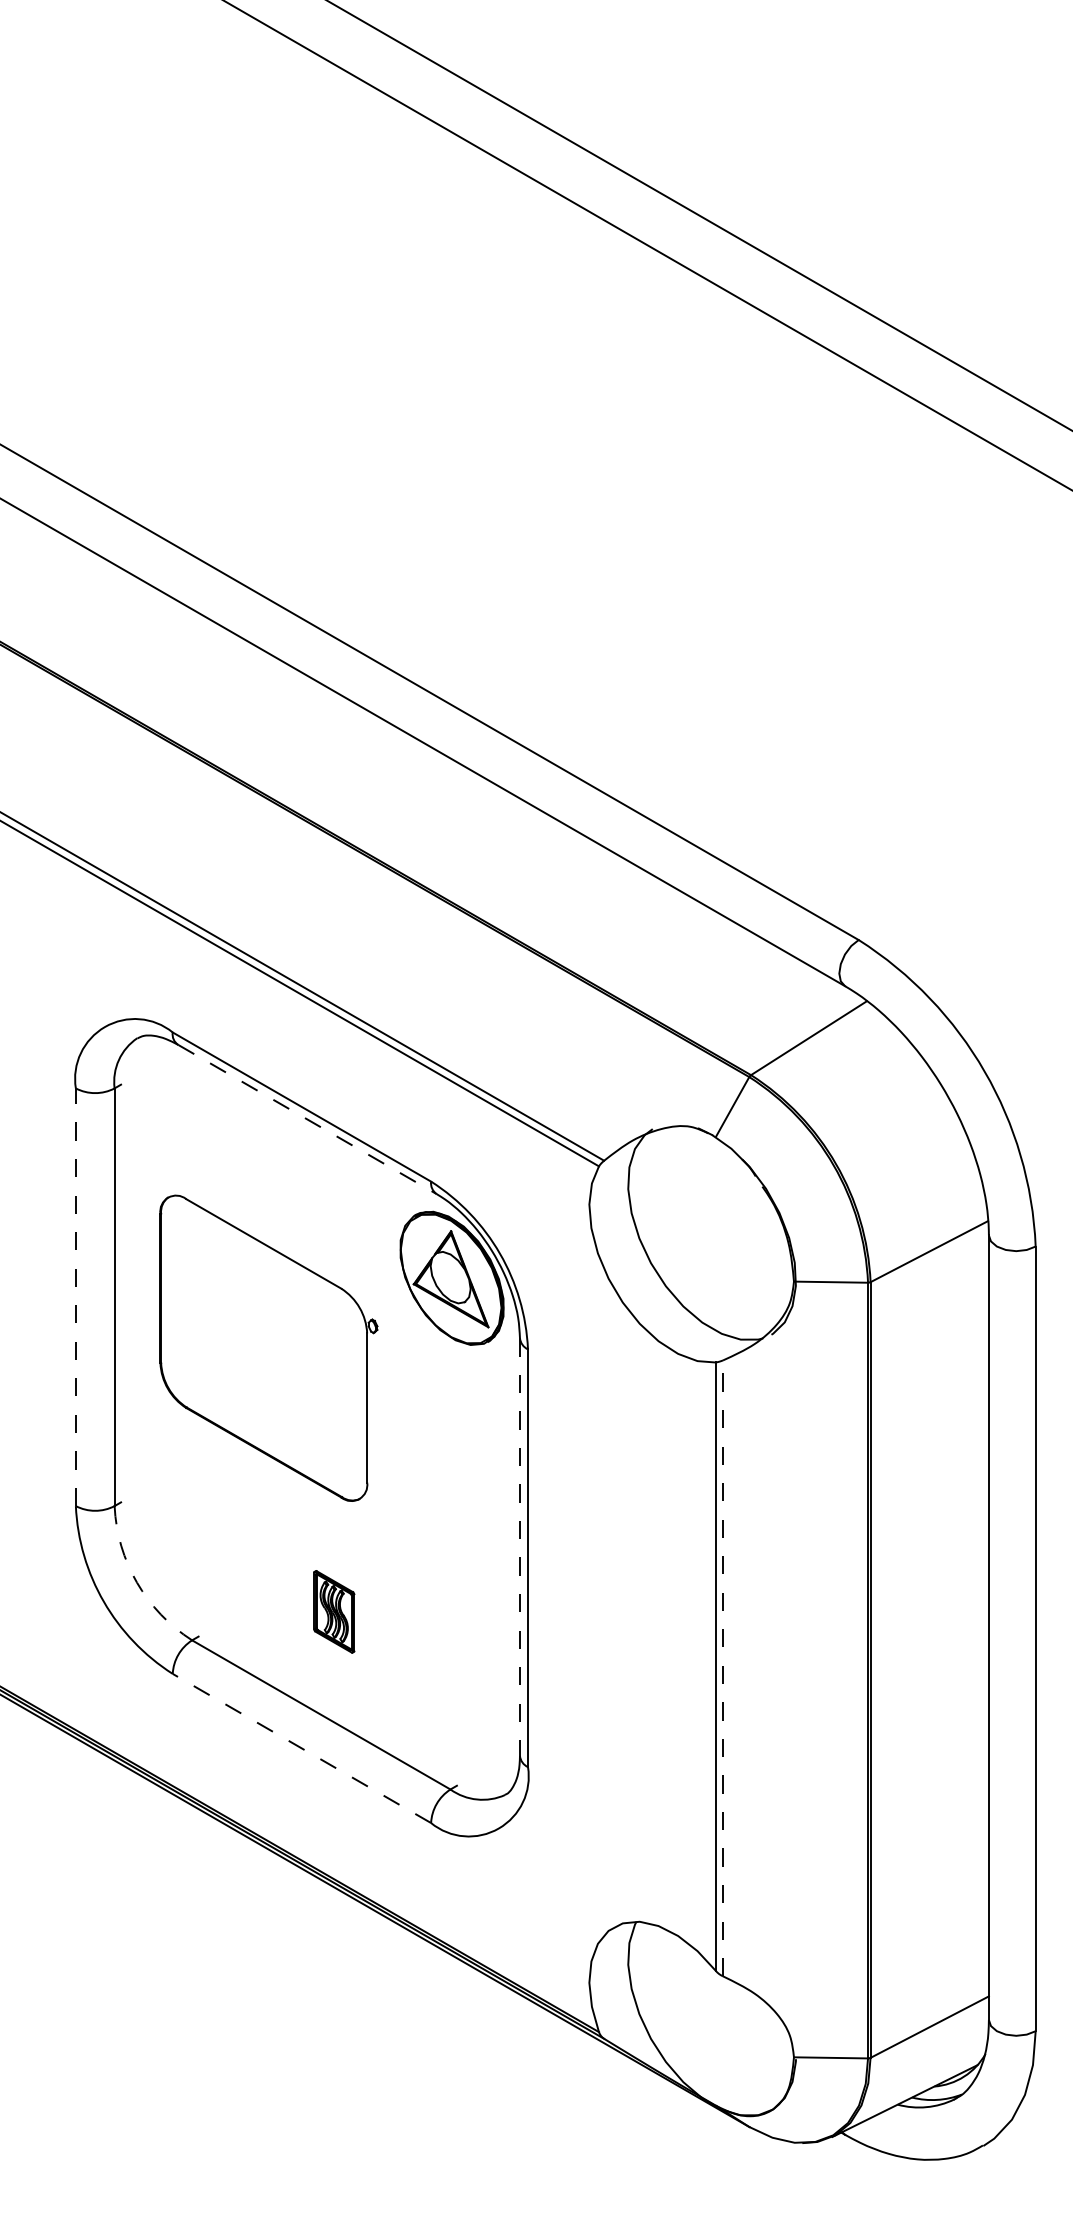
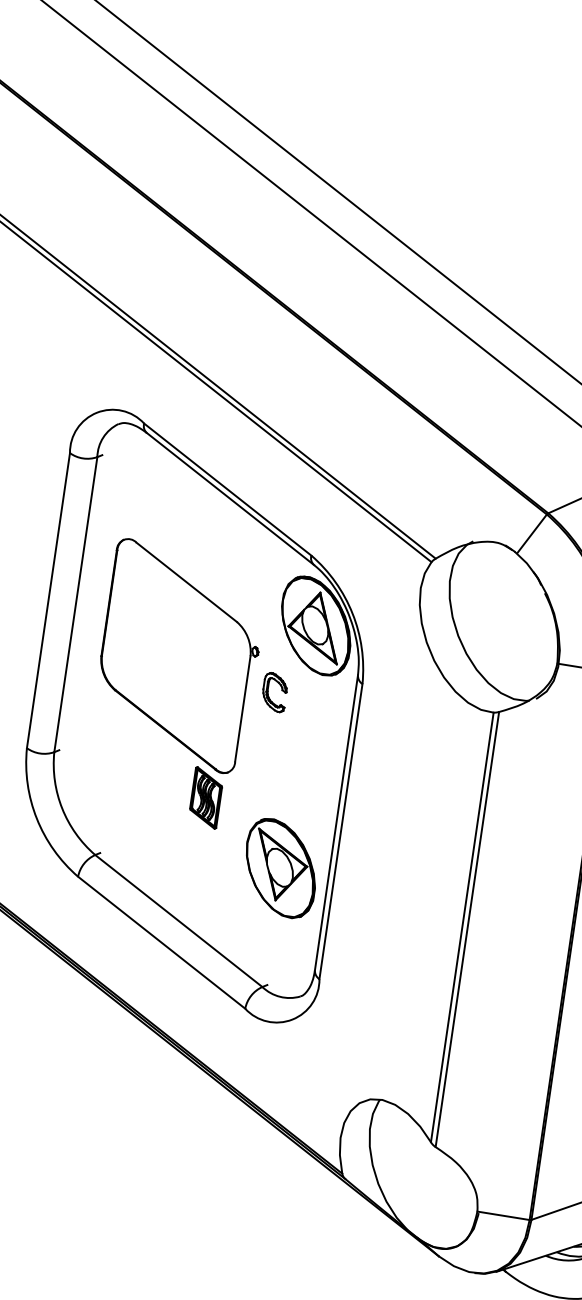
line: (308, 1119) -> (231, 499), dashed -> solid
line: (75, 1297) -> (48, 600), dashed -> solid
part: (399, 1380) -> (268, 692), added
line: (519, 1547) -> (336, 823), dashed -> solid
arc: (137, 1582) -> (62, 808), dashed -> solid
part: (334, 1611) -> (206, 797), moved
part: (451, 1621) -> (280, 868), added
line: (723, 1668) -> (467, 929), dashed -> solid
line: (301, 1748) -> (161, 942), dashed -> solid

